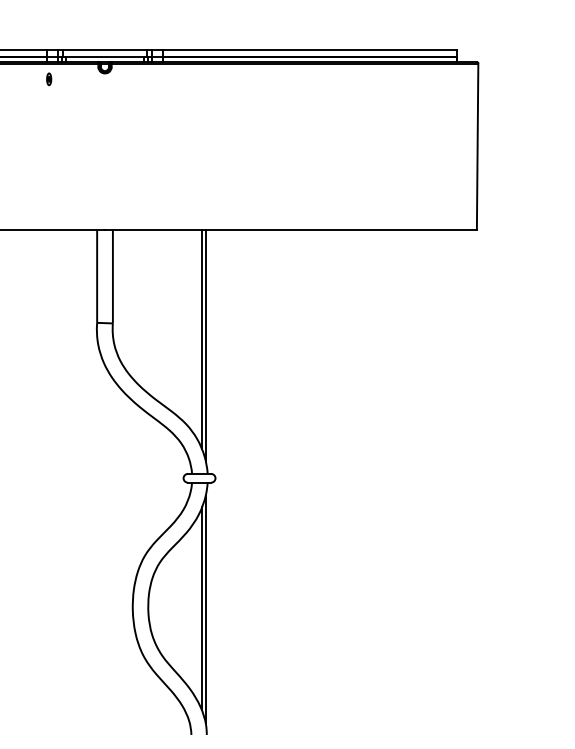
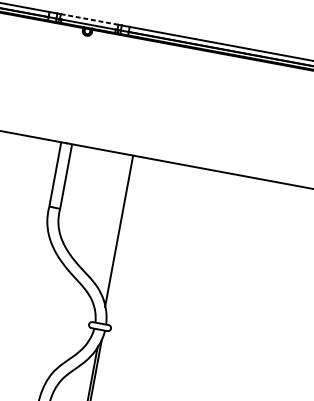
line: (105, 49) -> (90, 19), solid -> dashed
part: (49, 79) -> (47, 32), removed
line: (205, 345) -> (121, 235), removed

